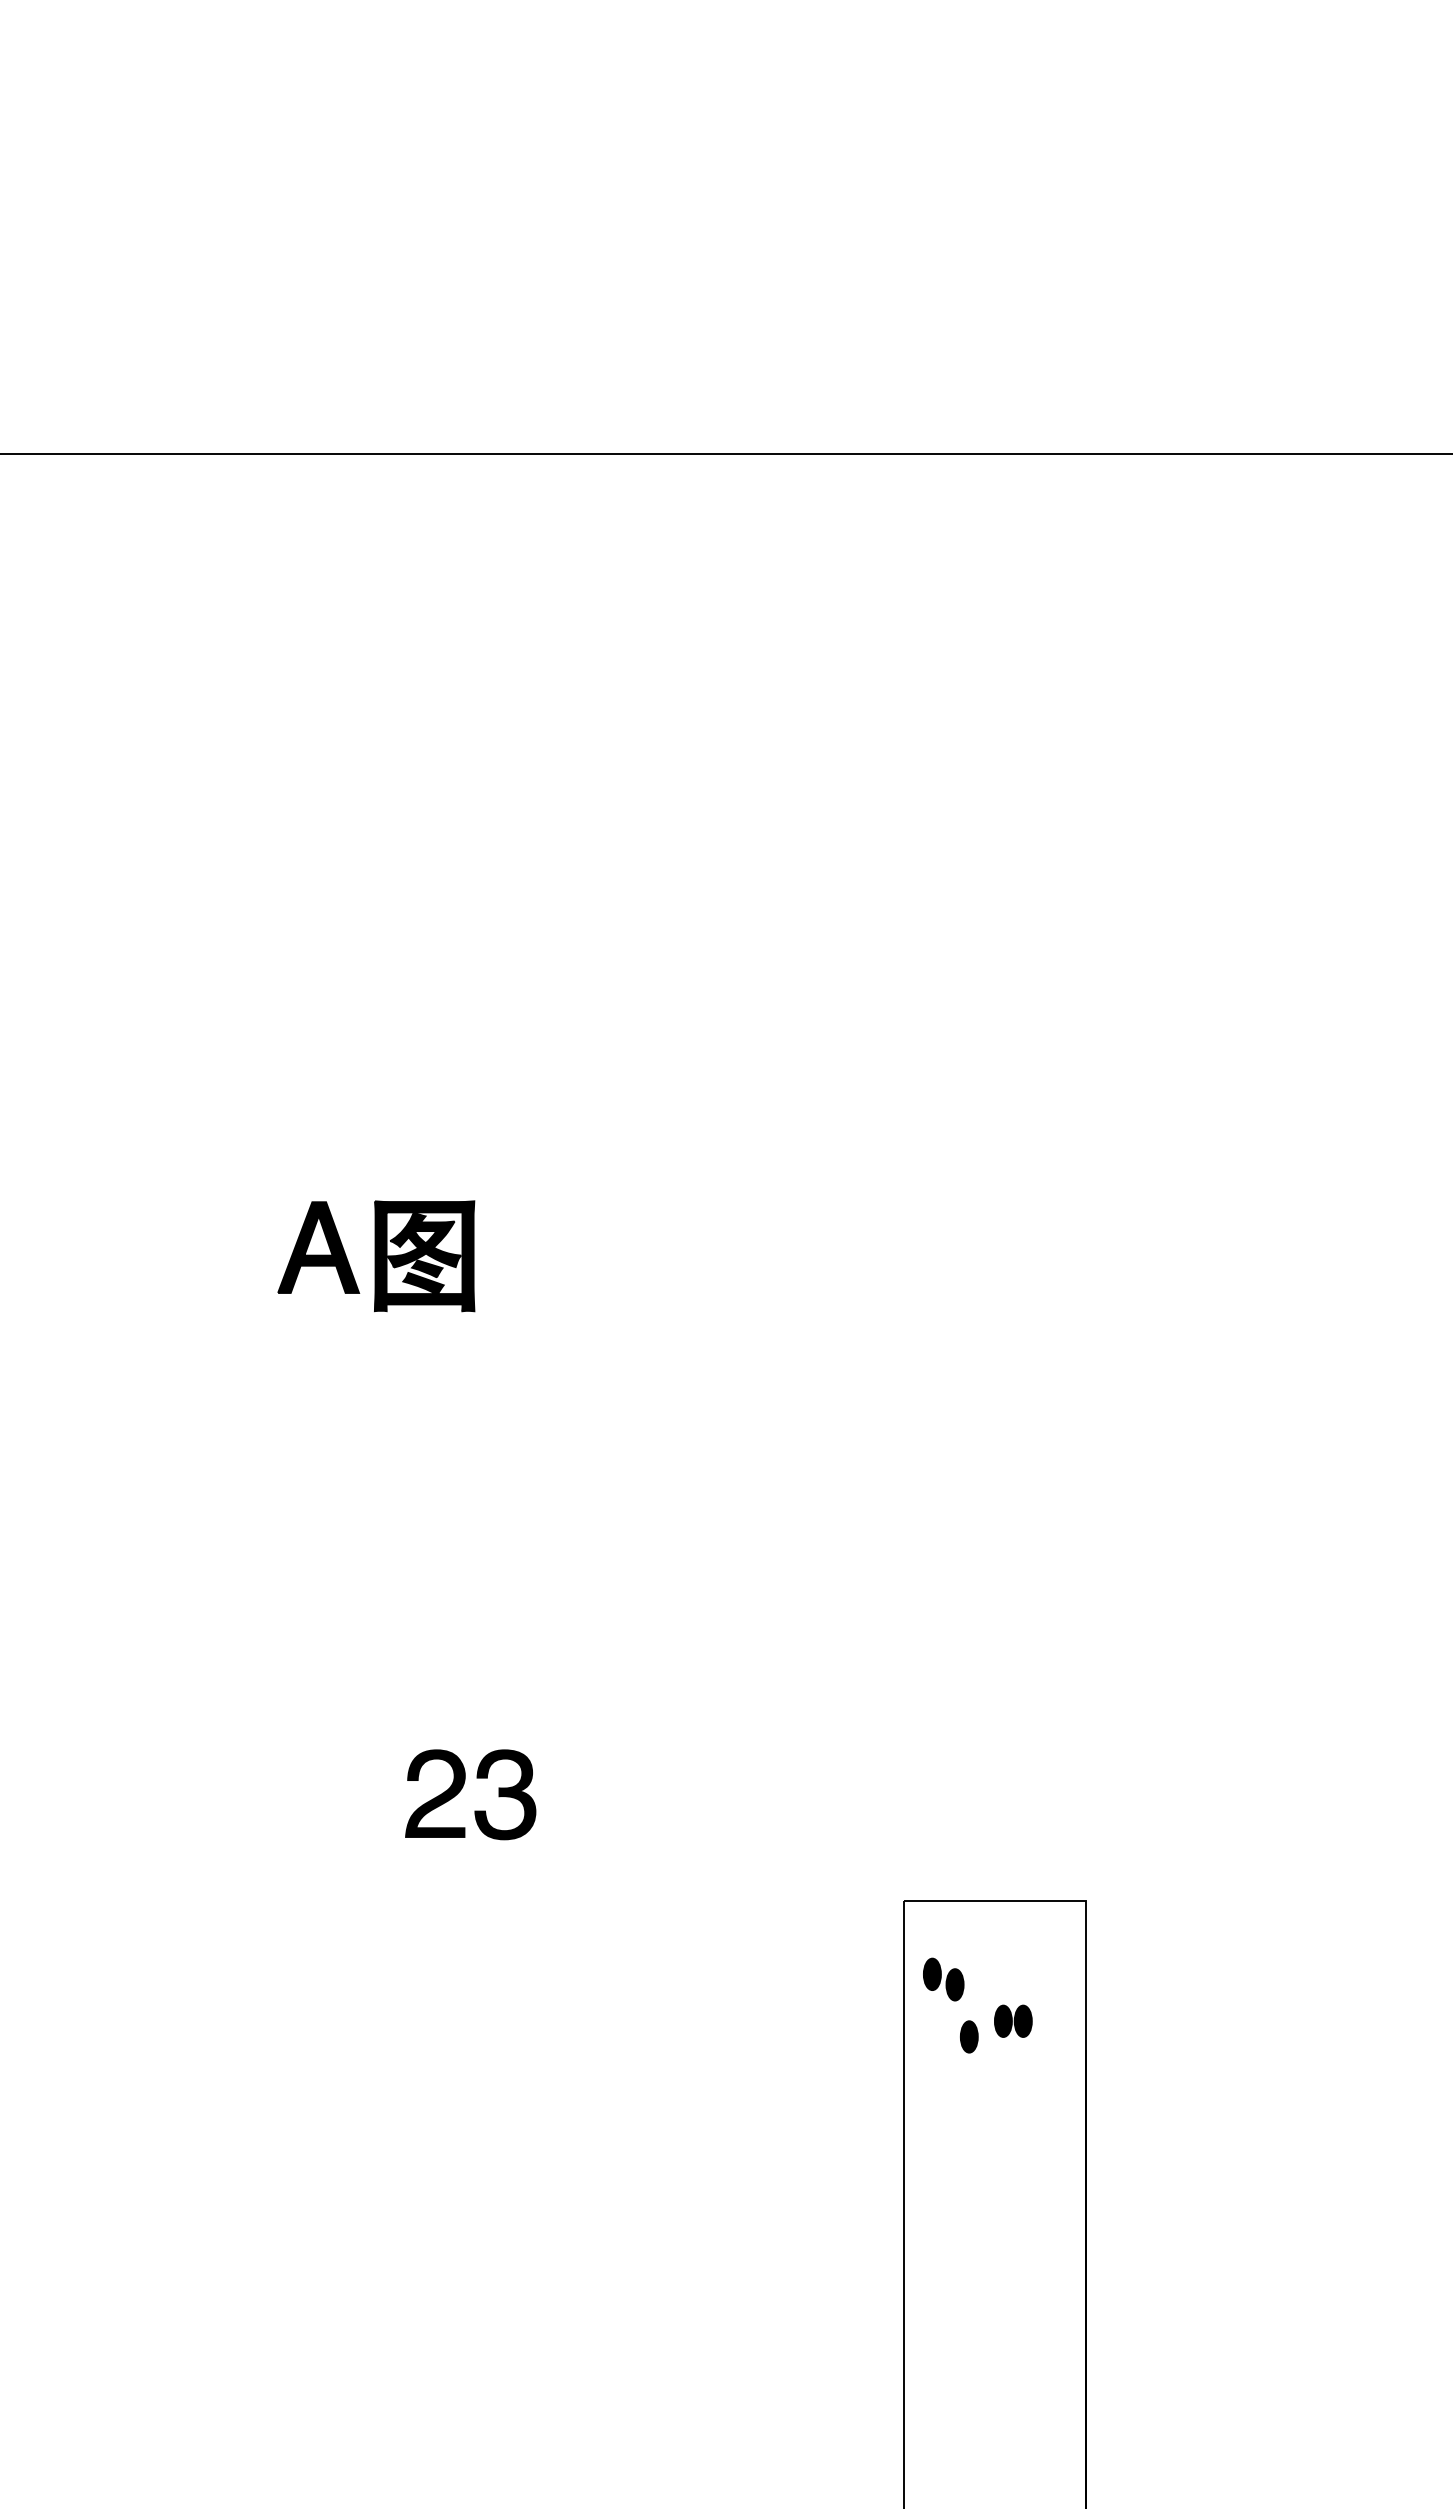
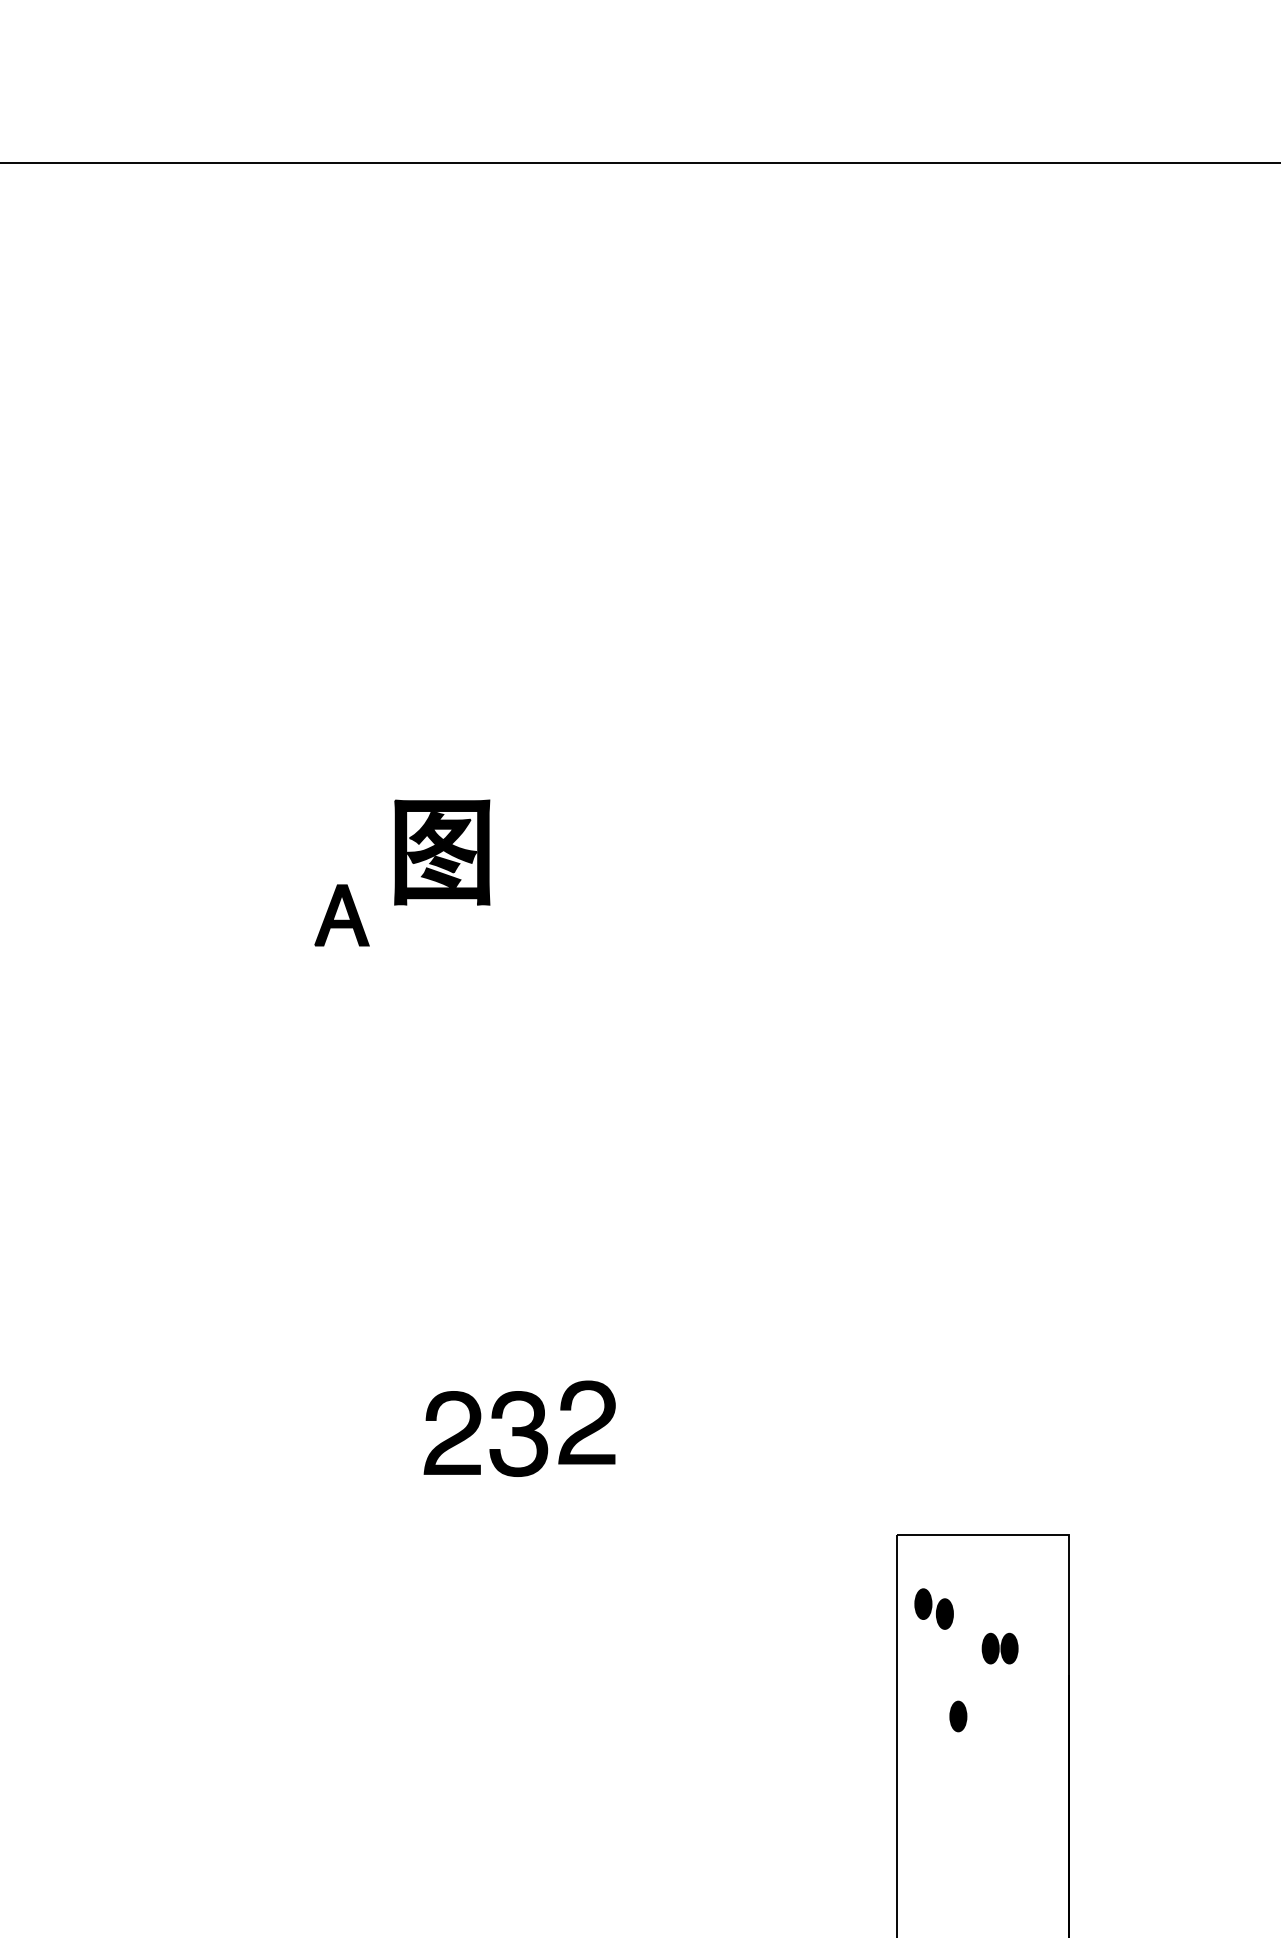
part: (318, 1247) -> (341, 915), size x0.7
part: (424, 1256) -> (442, 852), moved
part: (577, 1782) -> (587, 1422), added
part: (969, 2036) -> (958, 1716), moved

